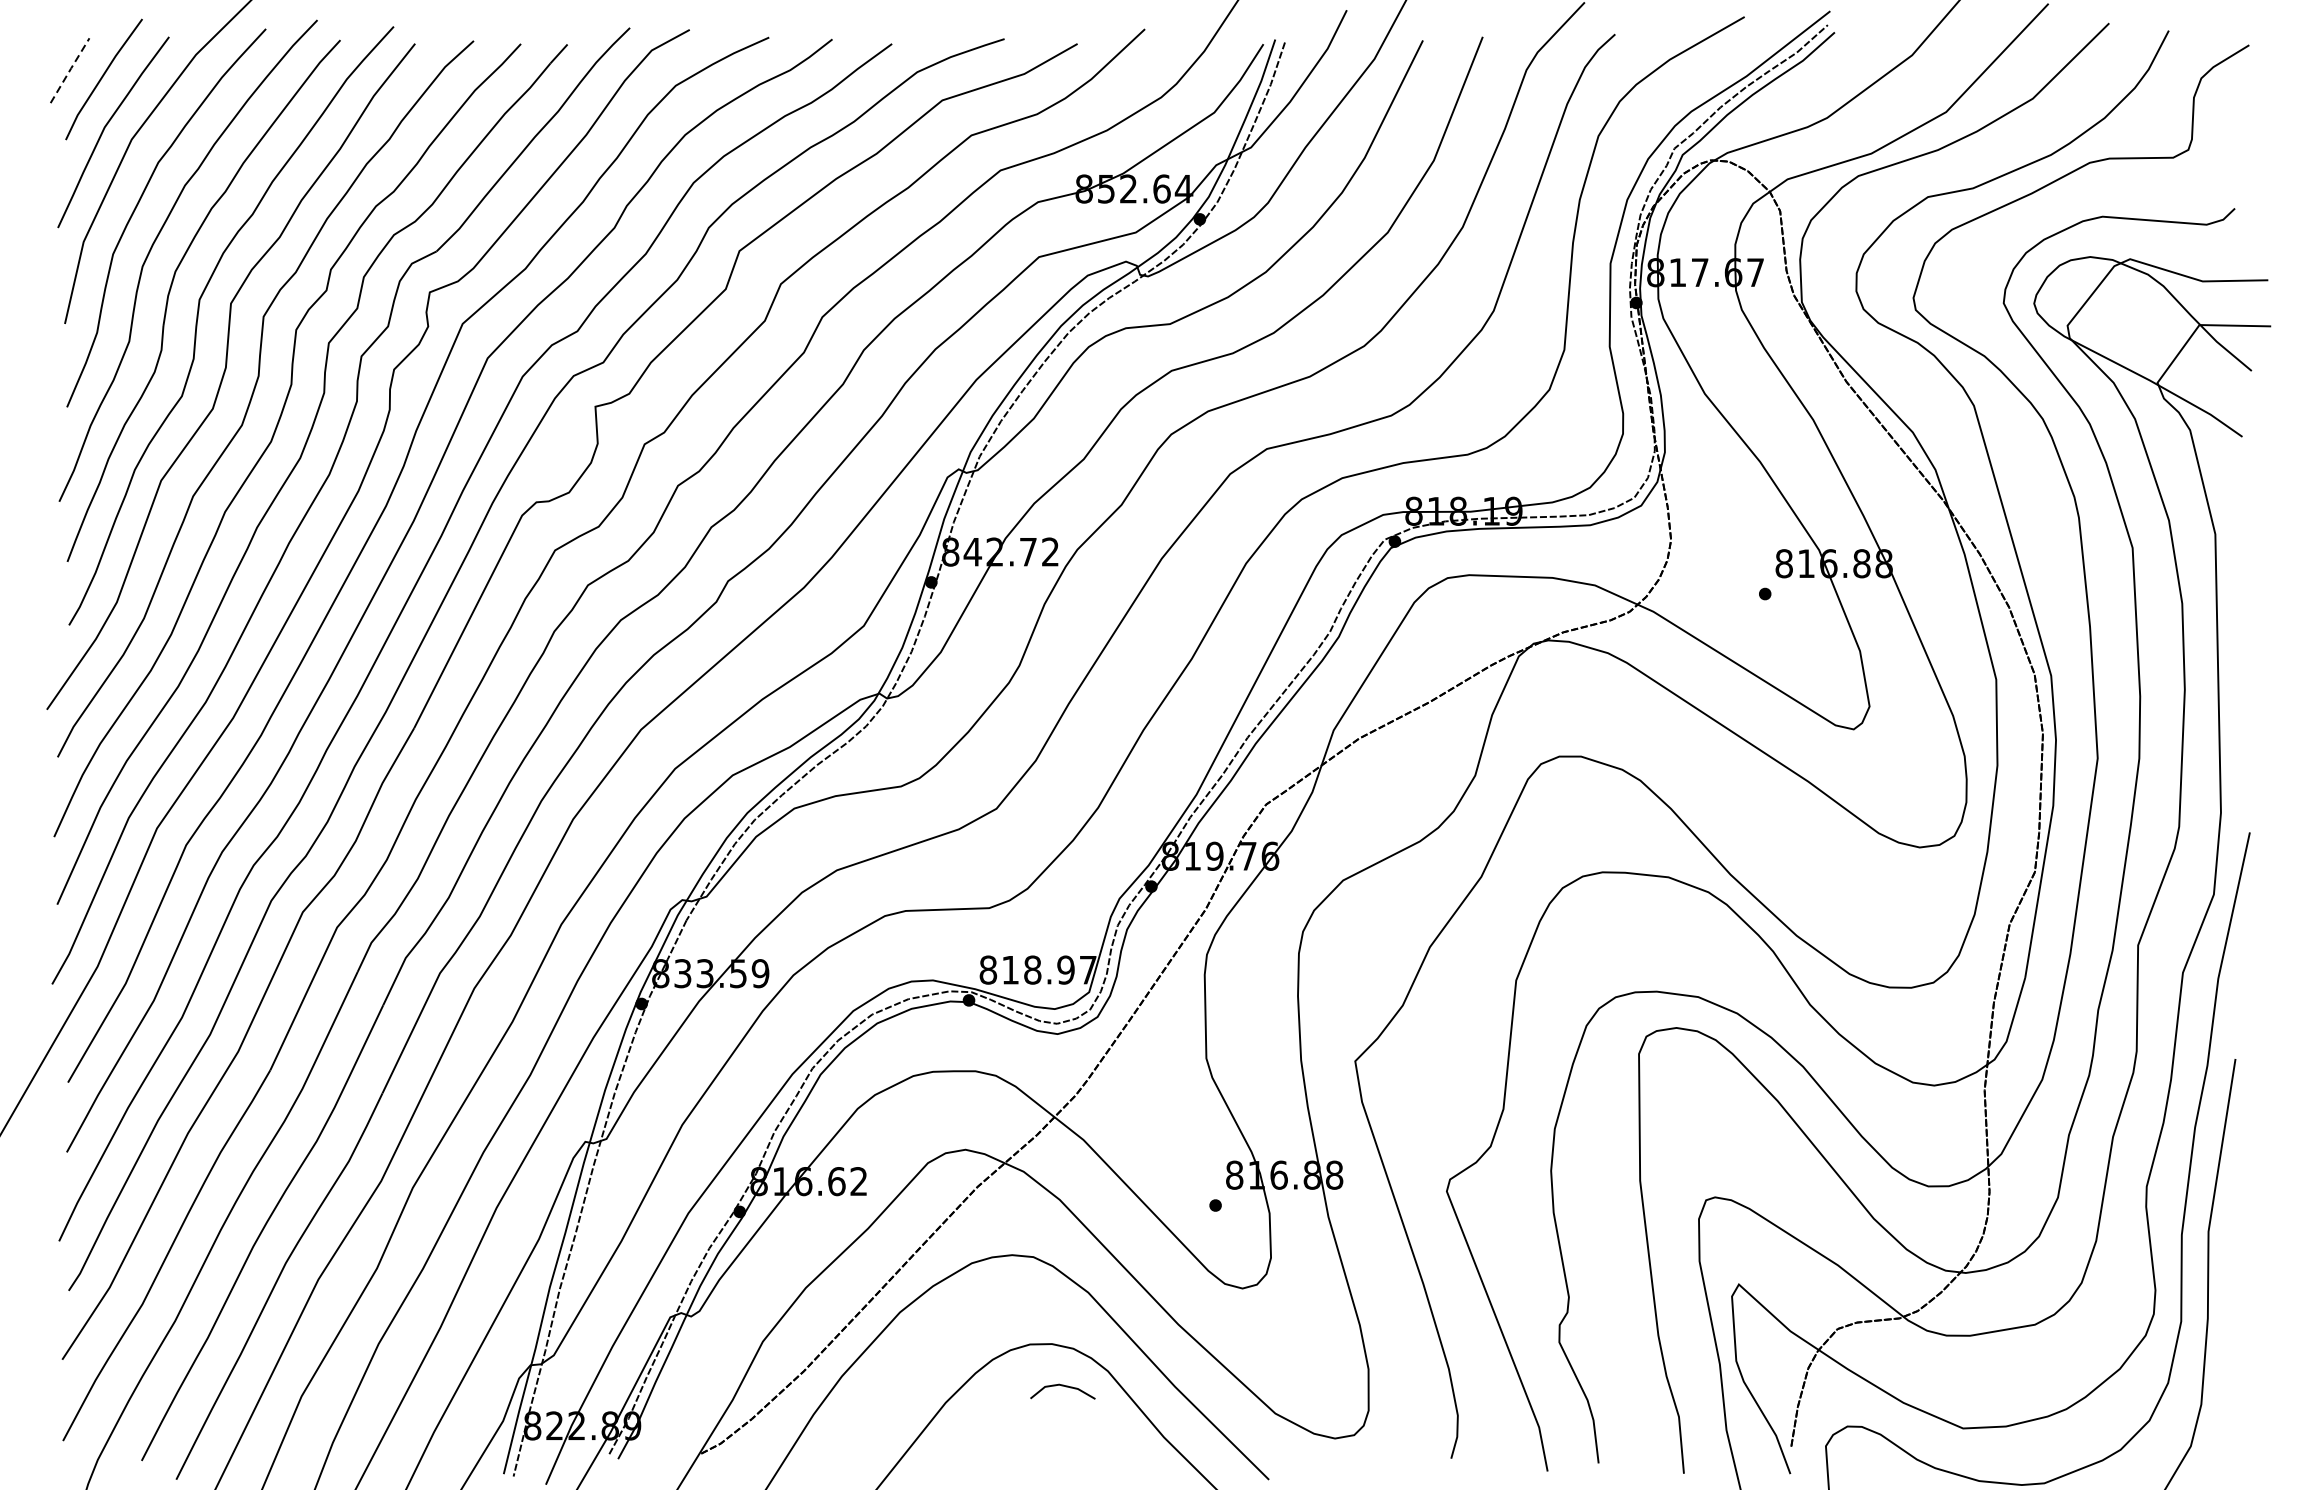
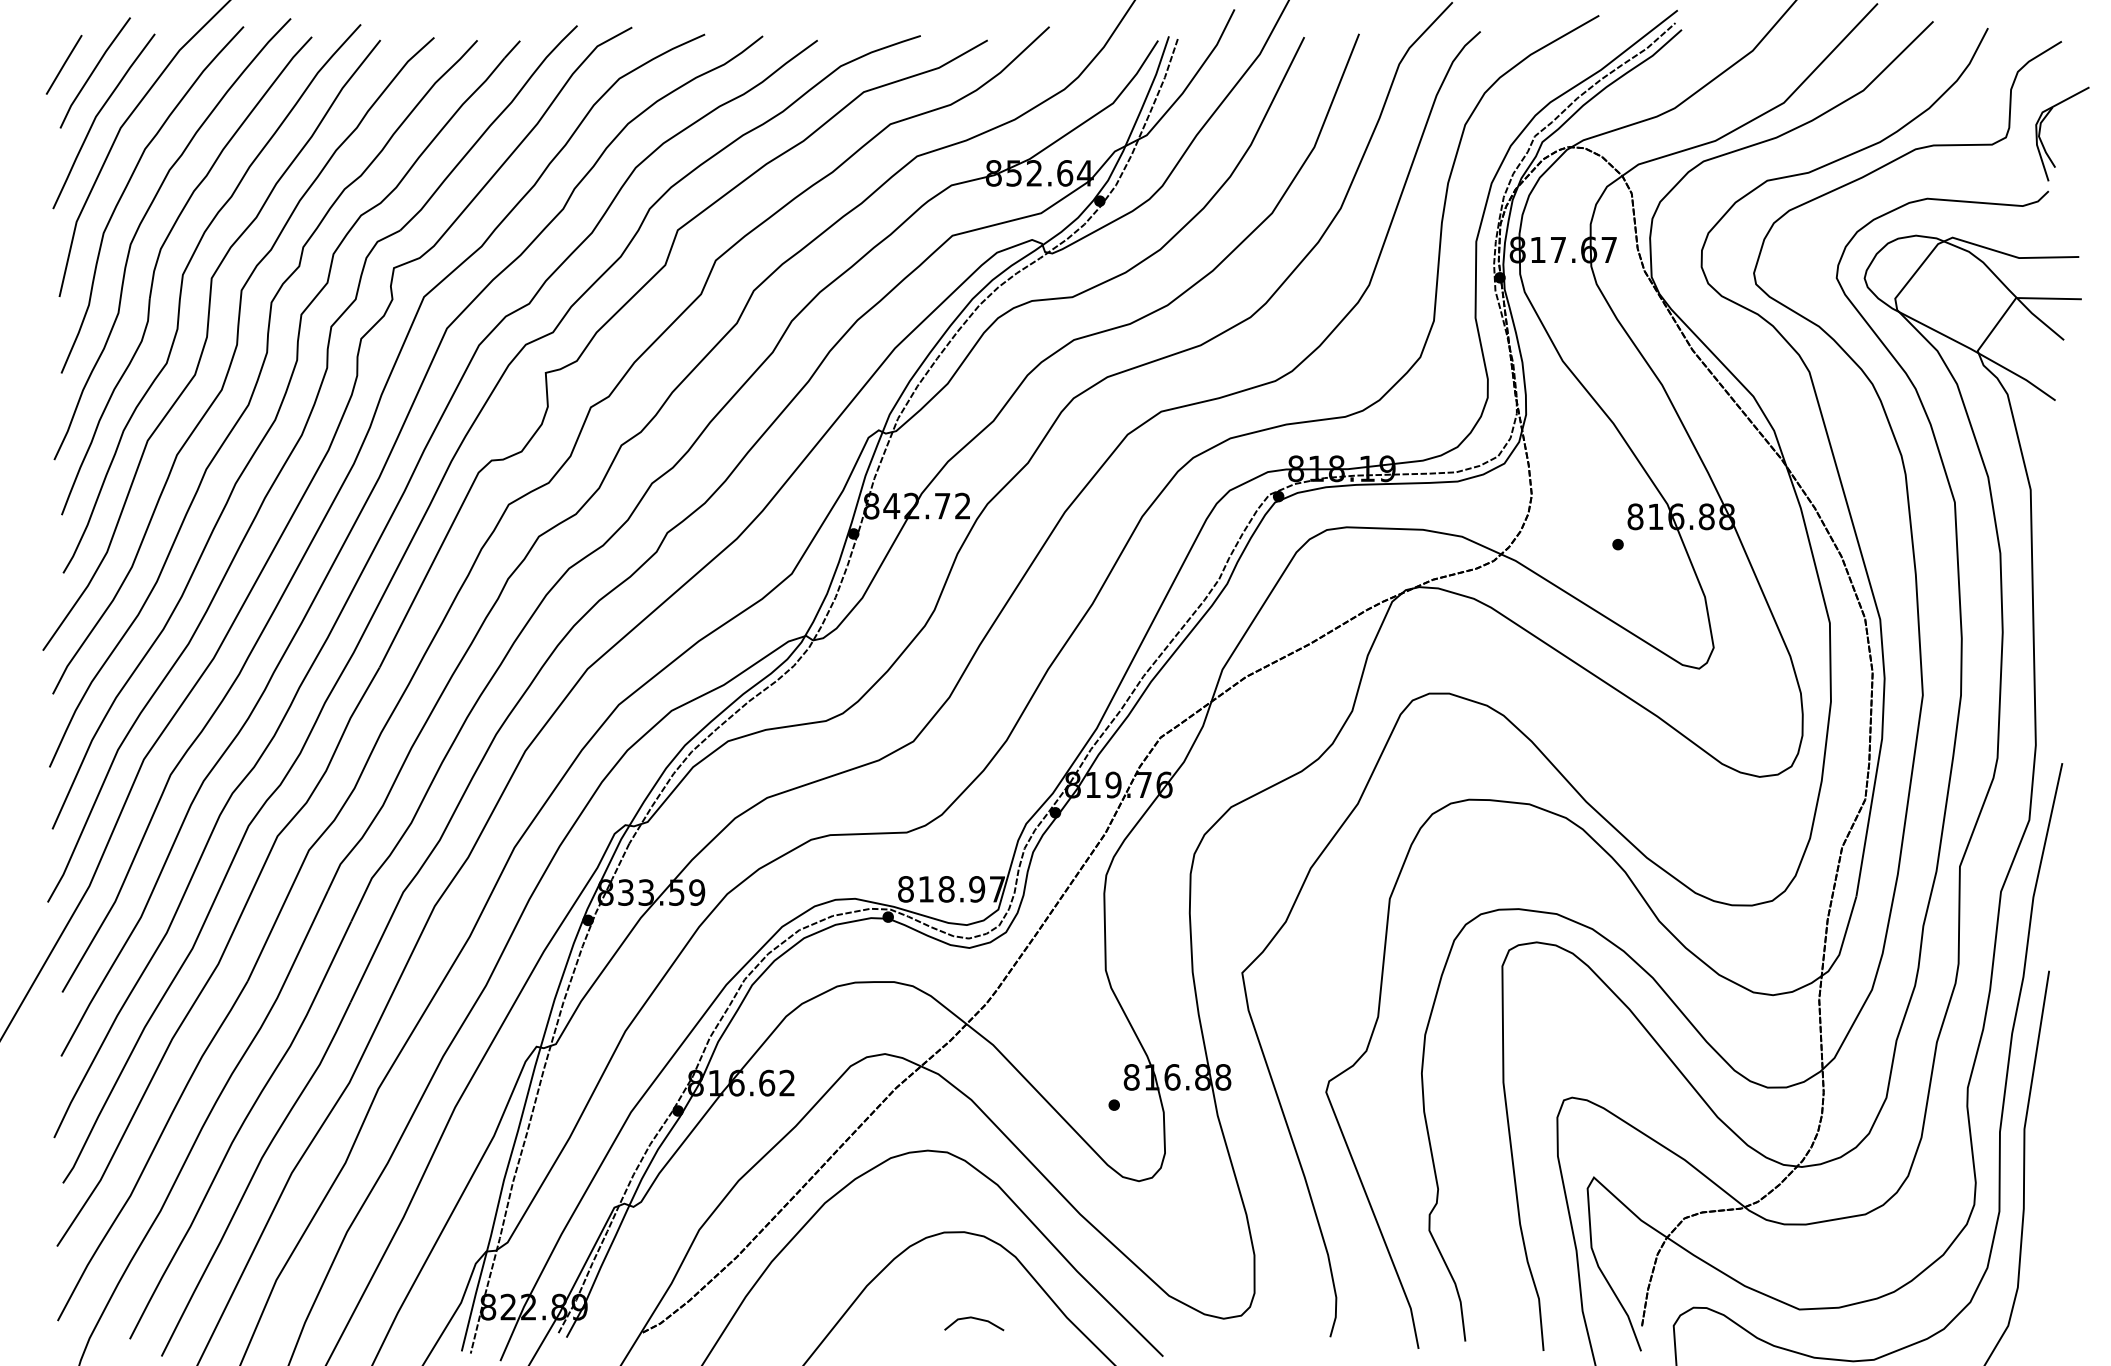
line: (70, 69) -> (64, 63), dashed -> solid
part: (2228, 154) -> (2042, 141), added
line: (1063, 1386) -> (974, 1319), moved

